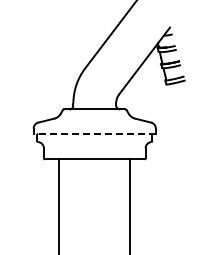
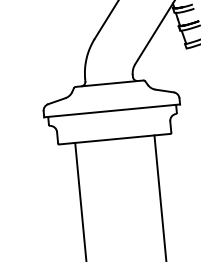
line: (94, 133) -> (111, 110), dashed -> solid

